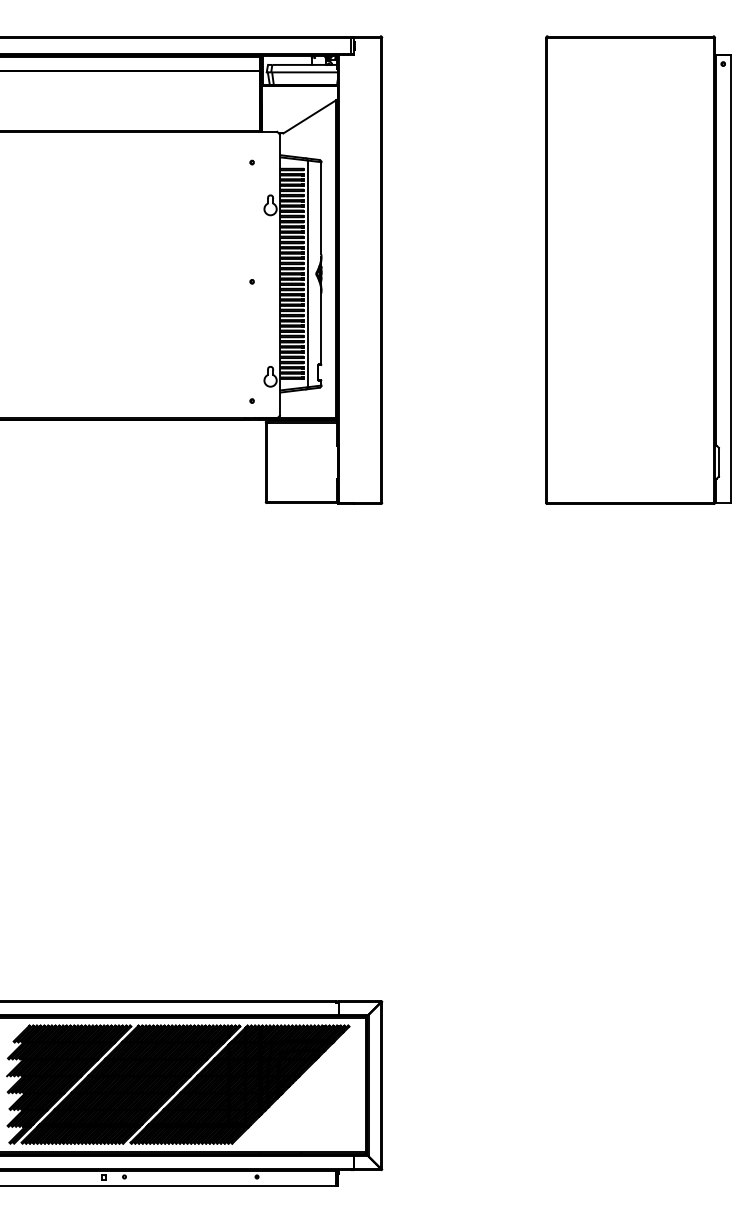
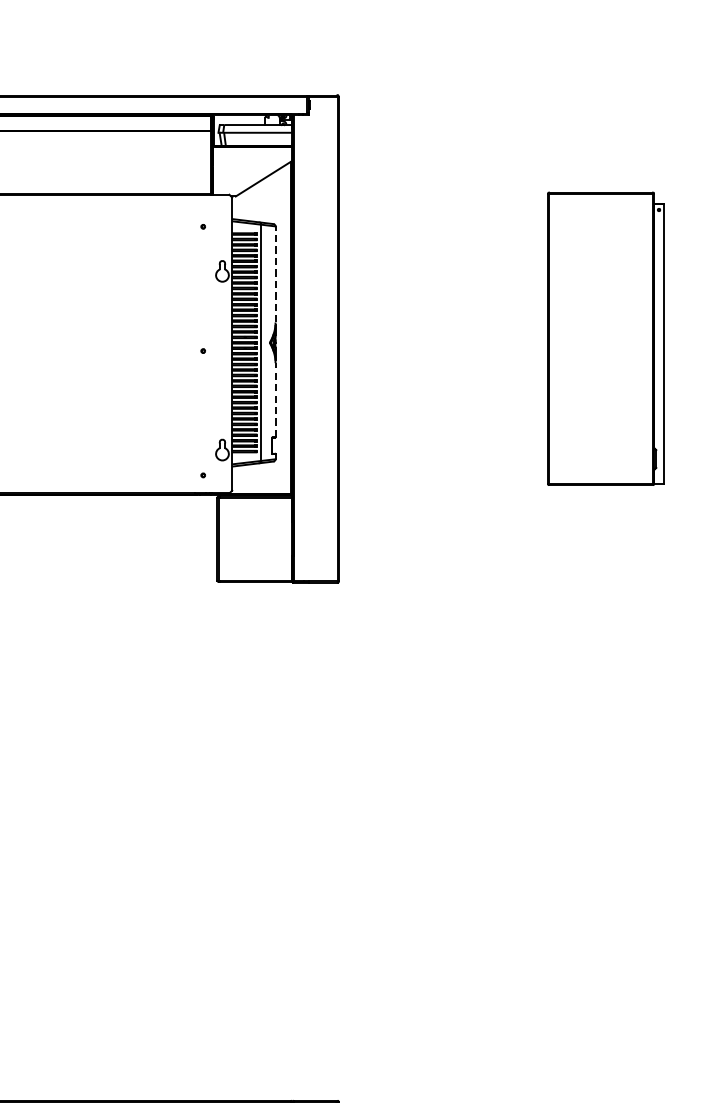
line: (321, 207) -> (275, 273), solid -> dashed
part: (638, 269) -> (605, 338), size x0.6
line: (321, 328) -> (275, 399), solid -> dashed

